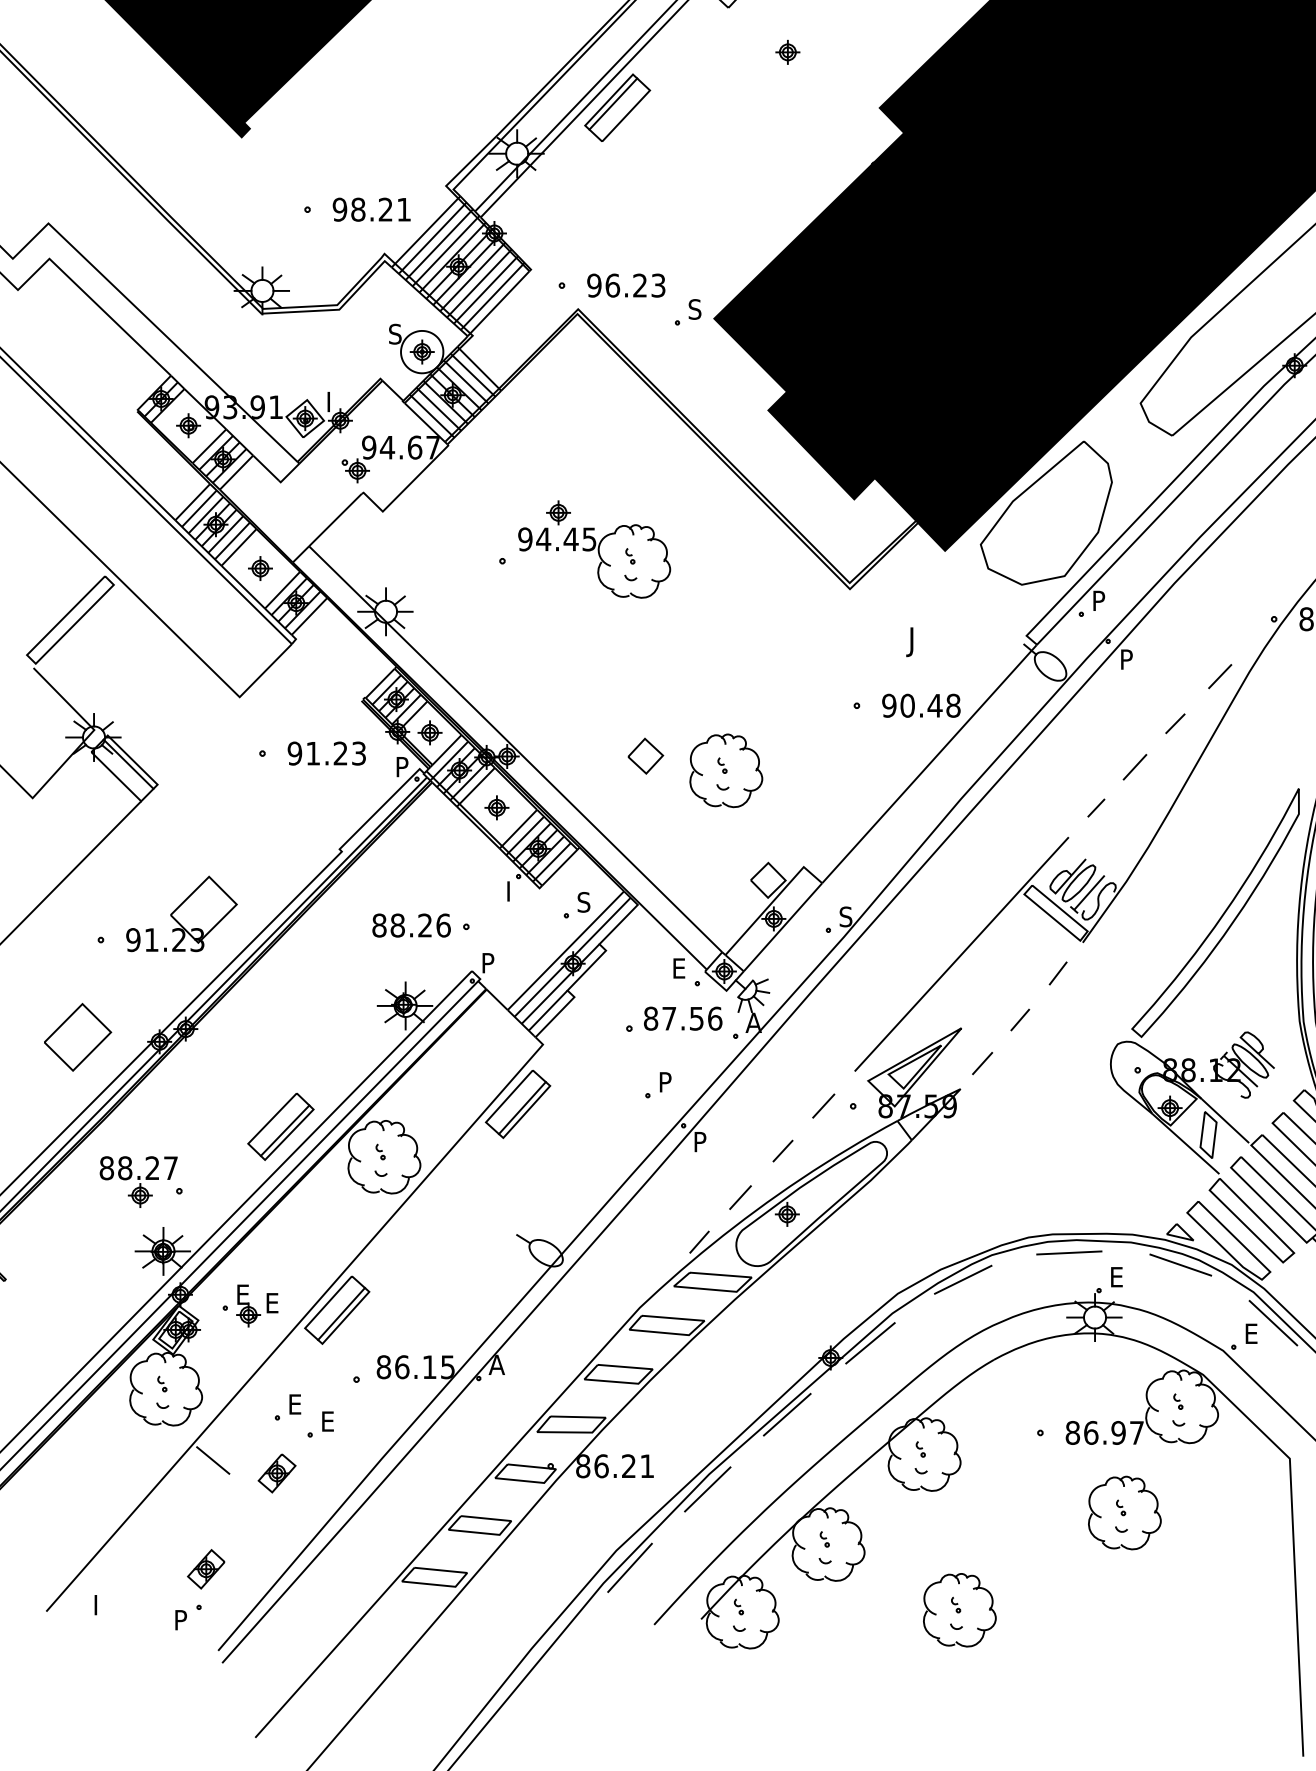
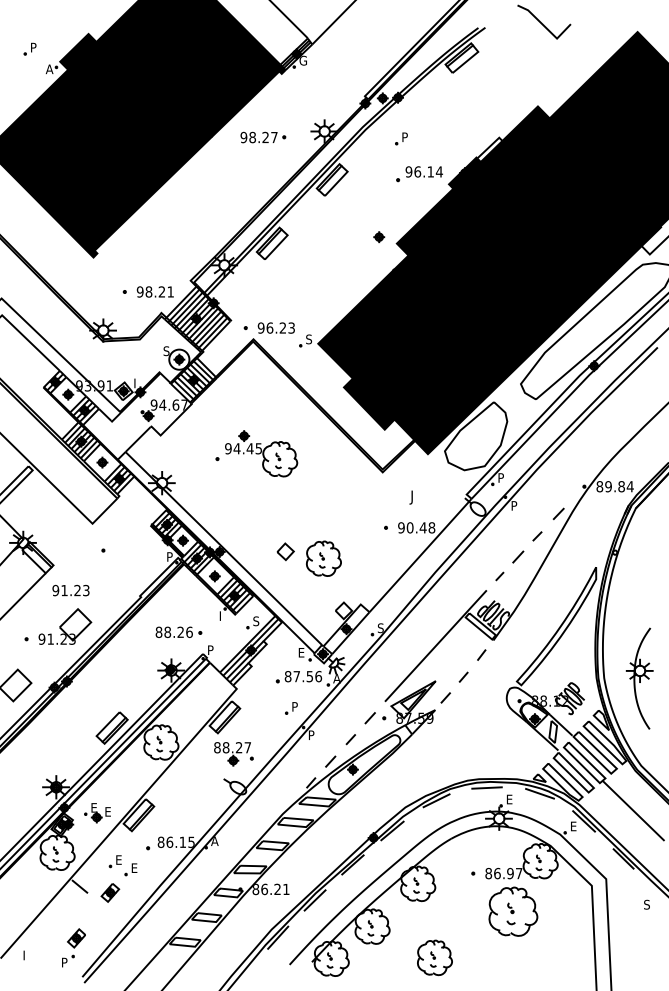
part: (788, 53) -> (379, 237), moved
text: (325, 753) -> (70, 590), moved
part: (140, 1182) -> (233, 754), moved
part: (1124, 1512) -> (513, 911), size x1.4

